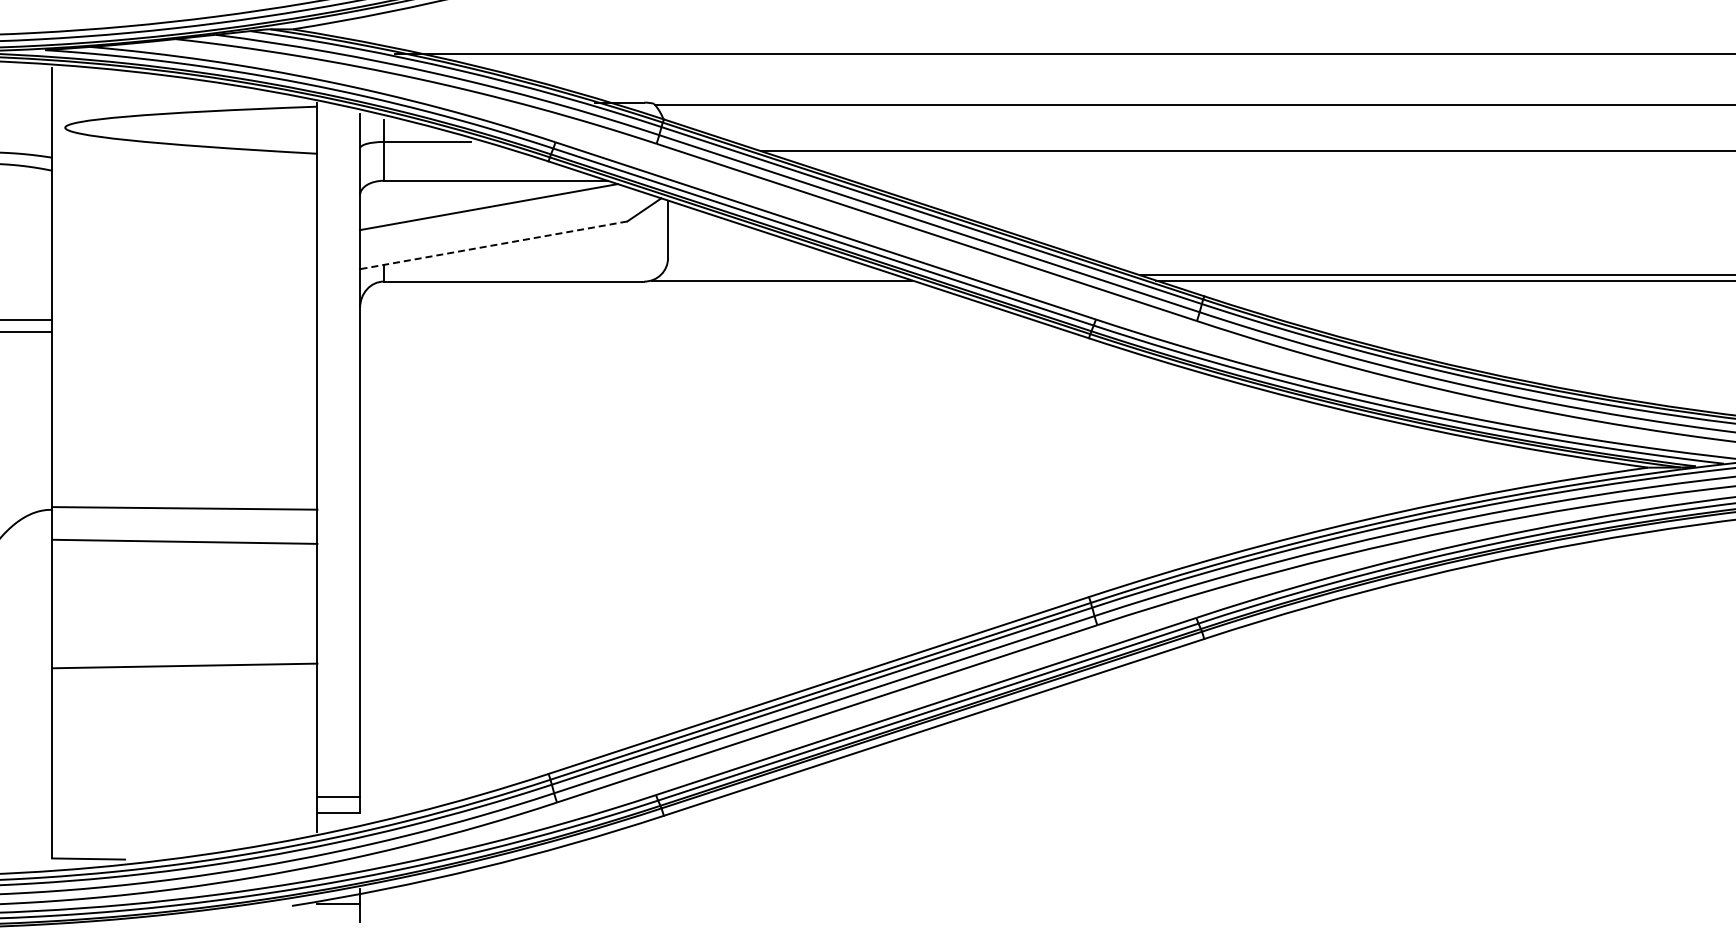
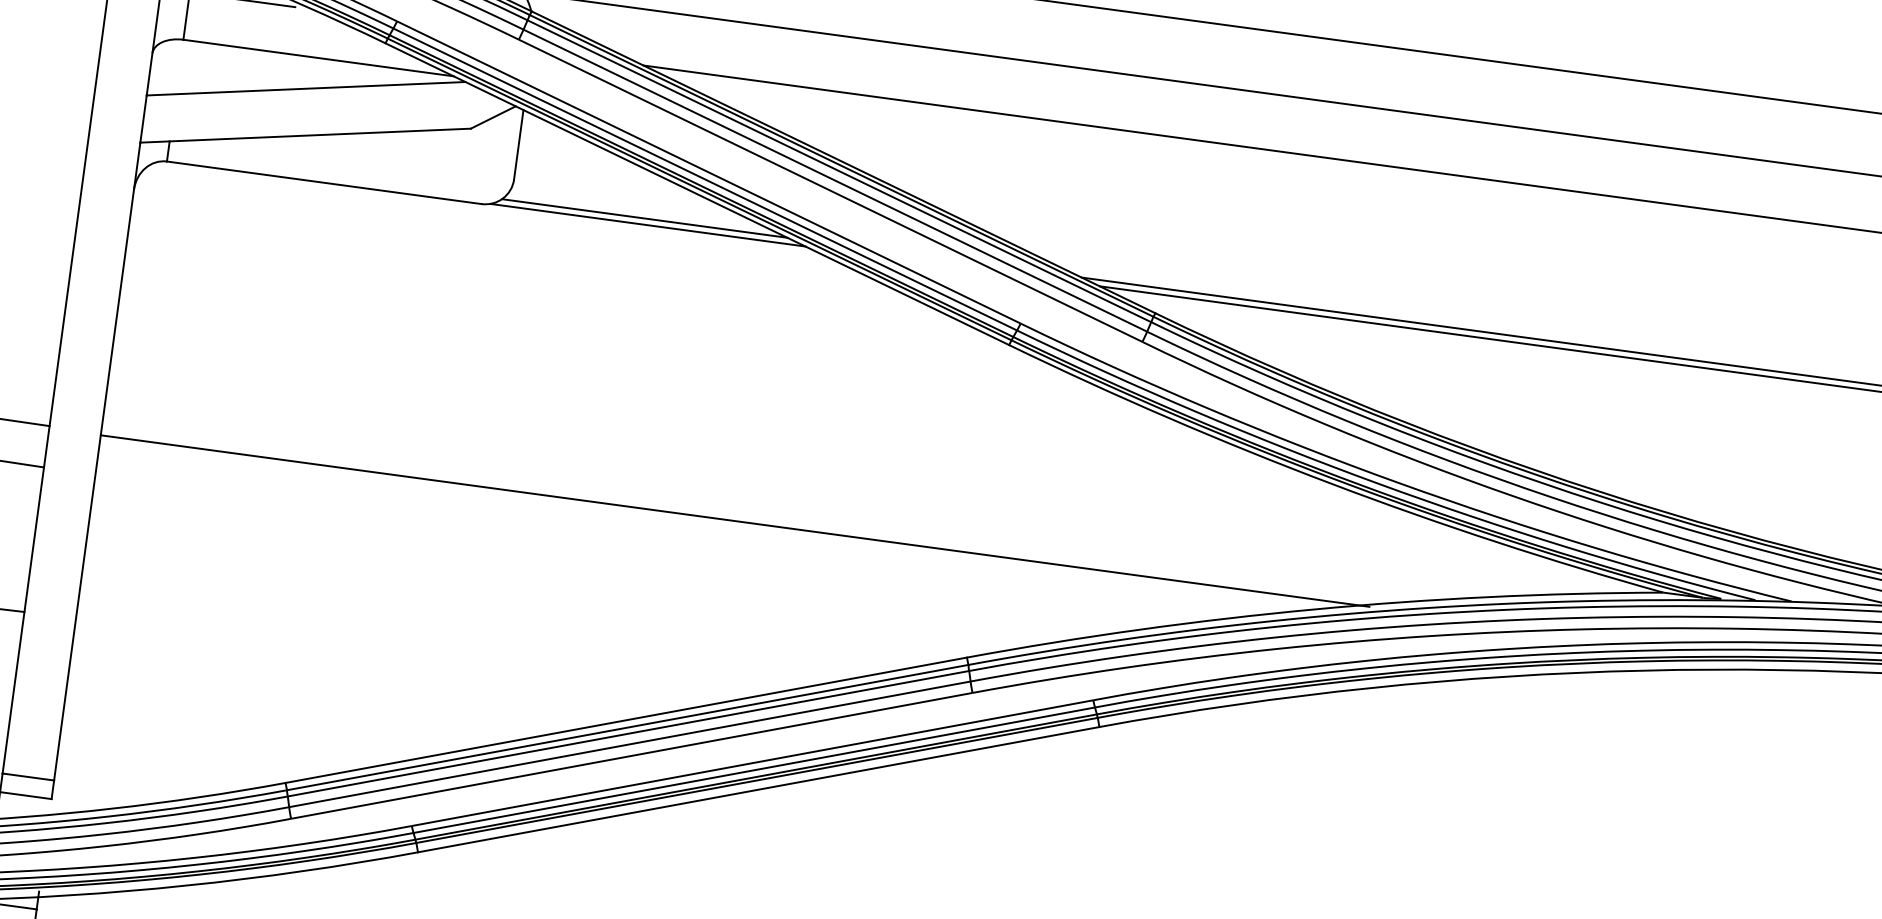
line: (493, 245) -> (305, 135), dashed -> solid
line: (778, 275) -> (644, 218), added
line: (885, 511) -> (735, 521), added

